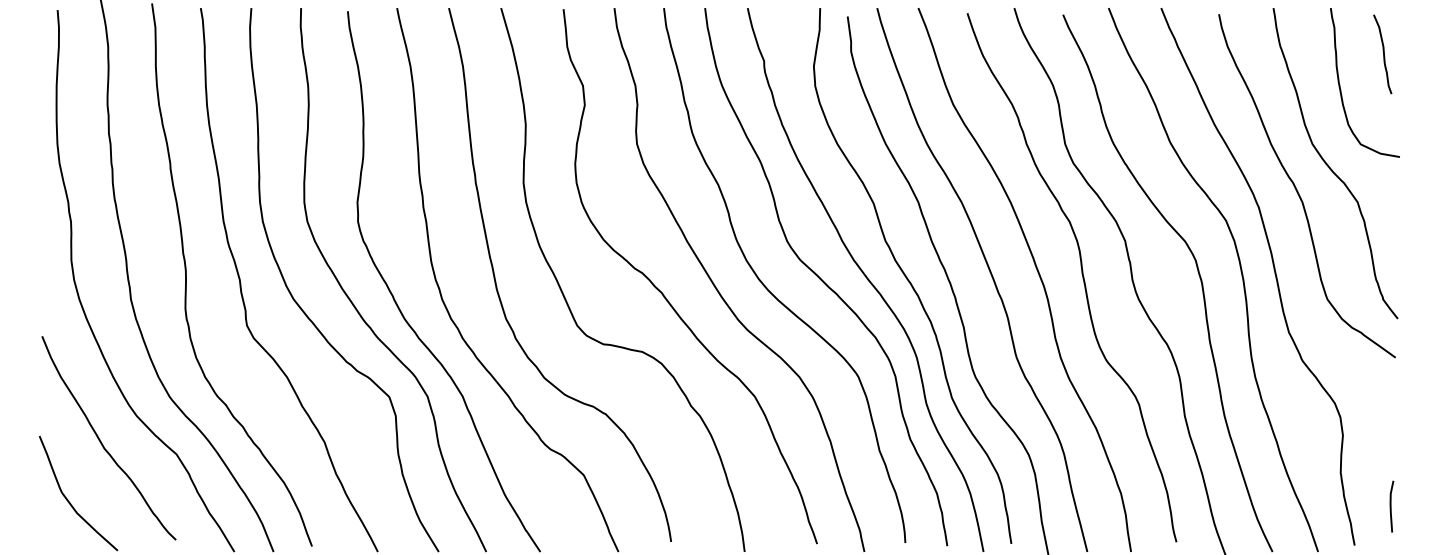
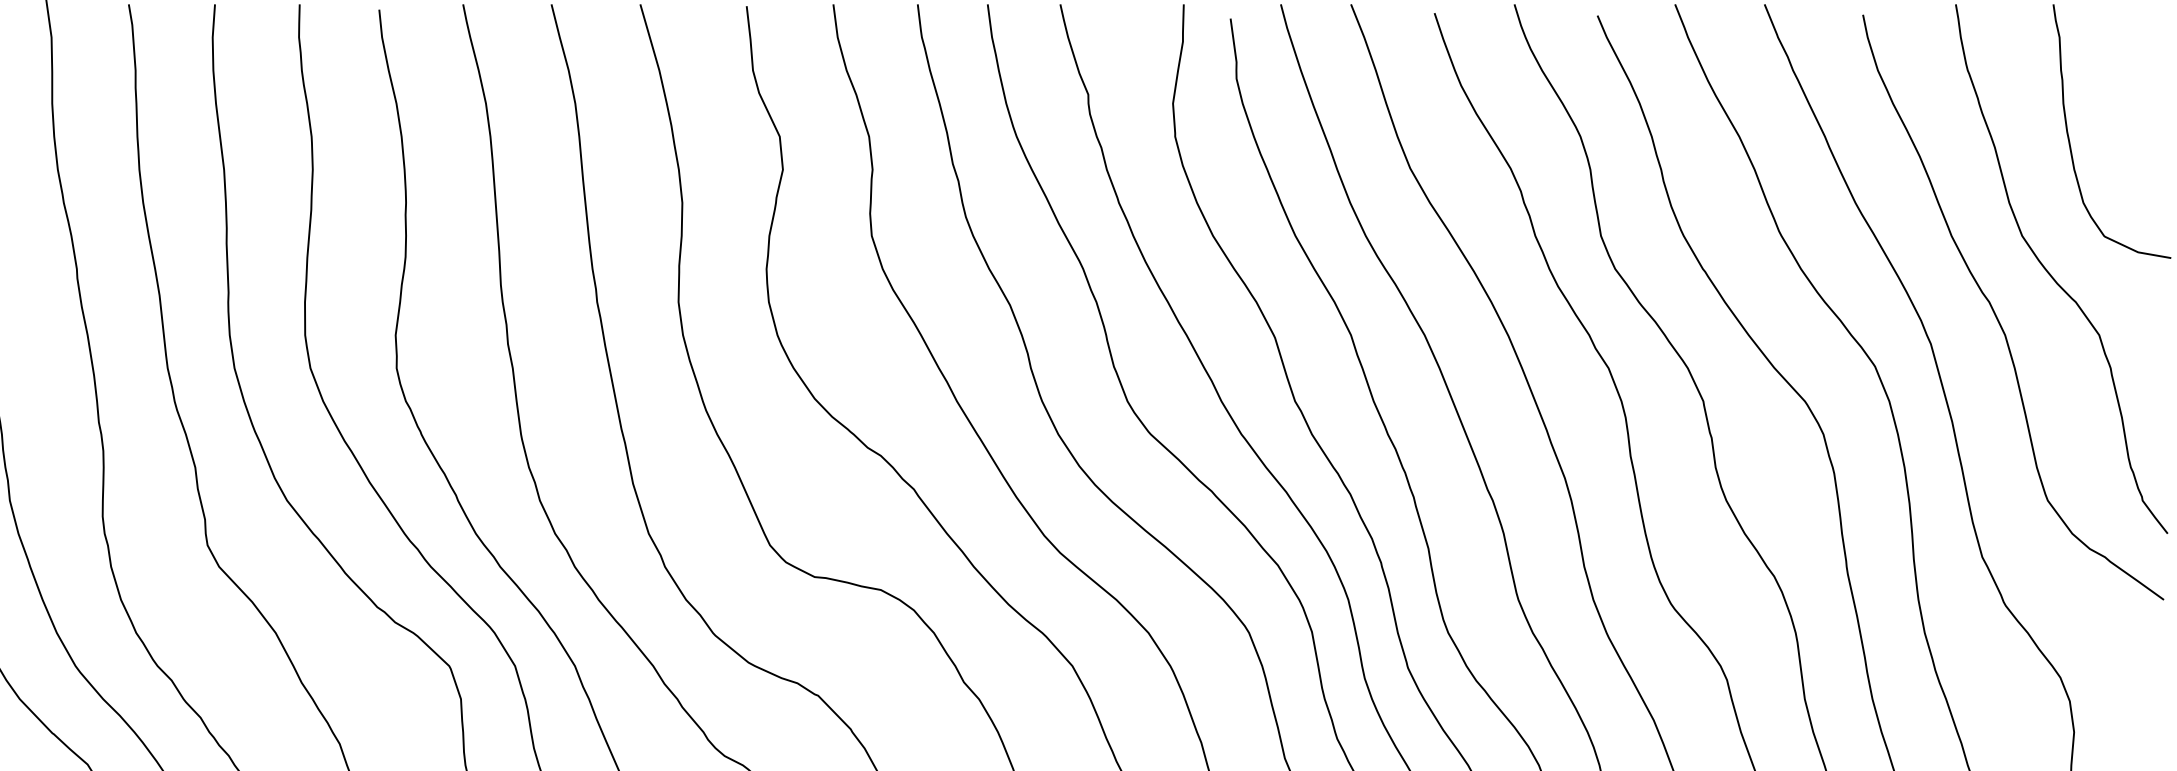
curve: (1383, 54) -> (2143, 83), removed

